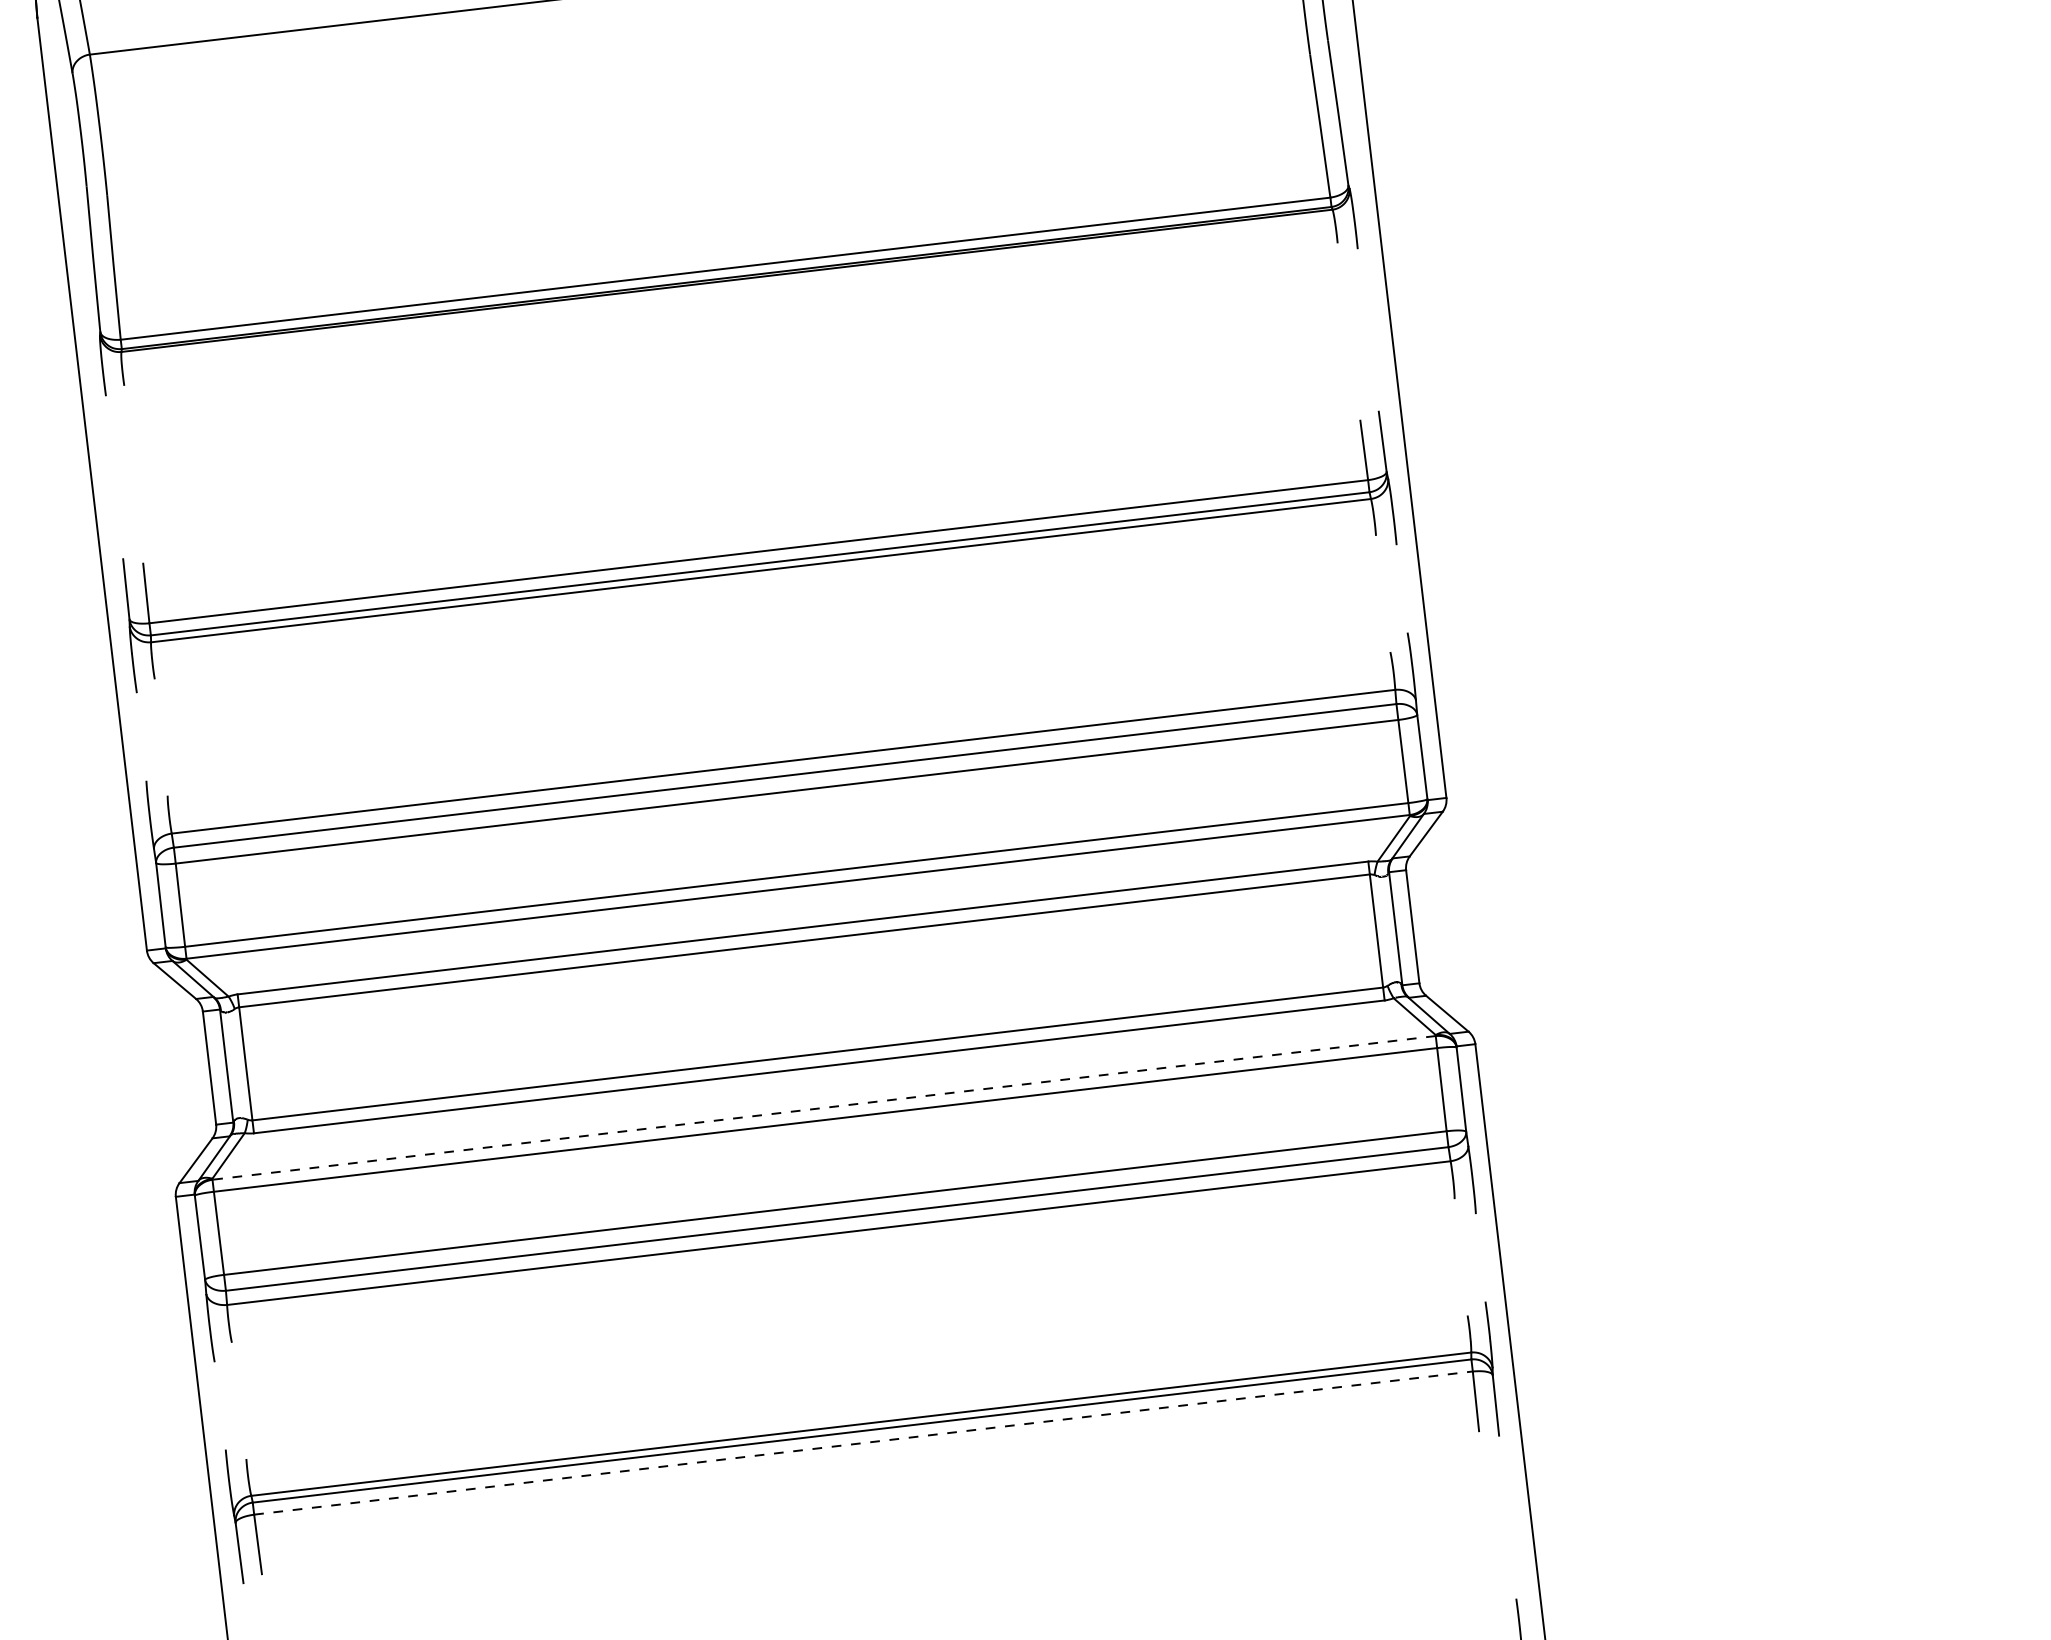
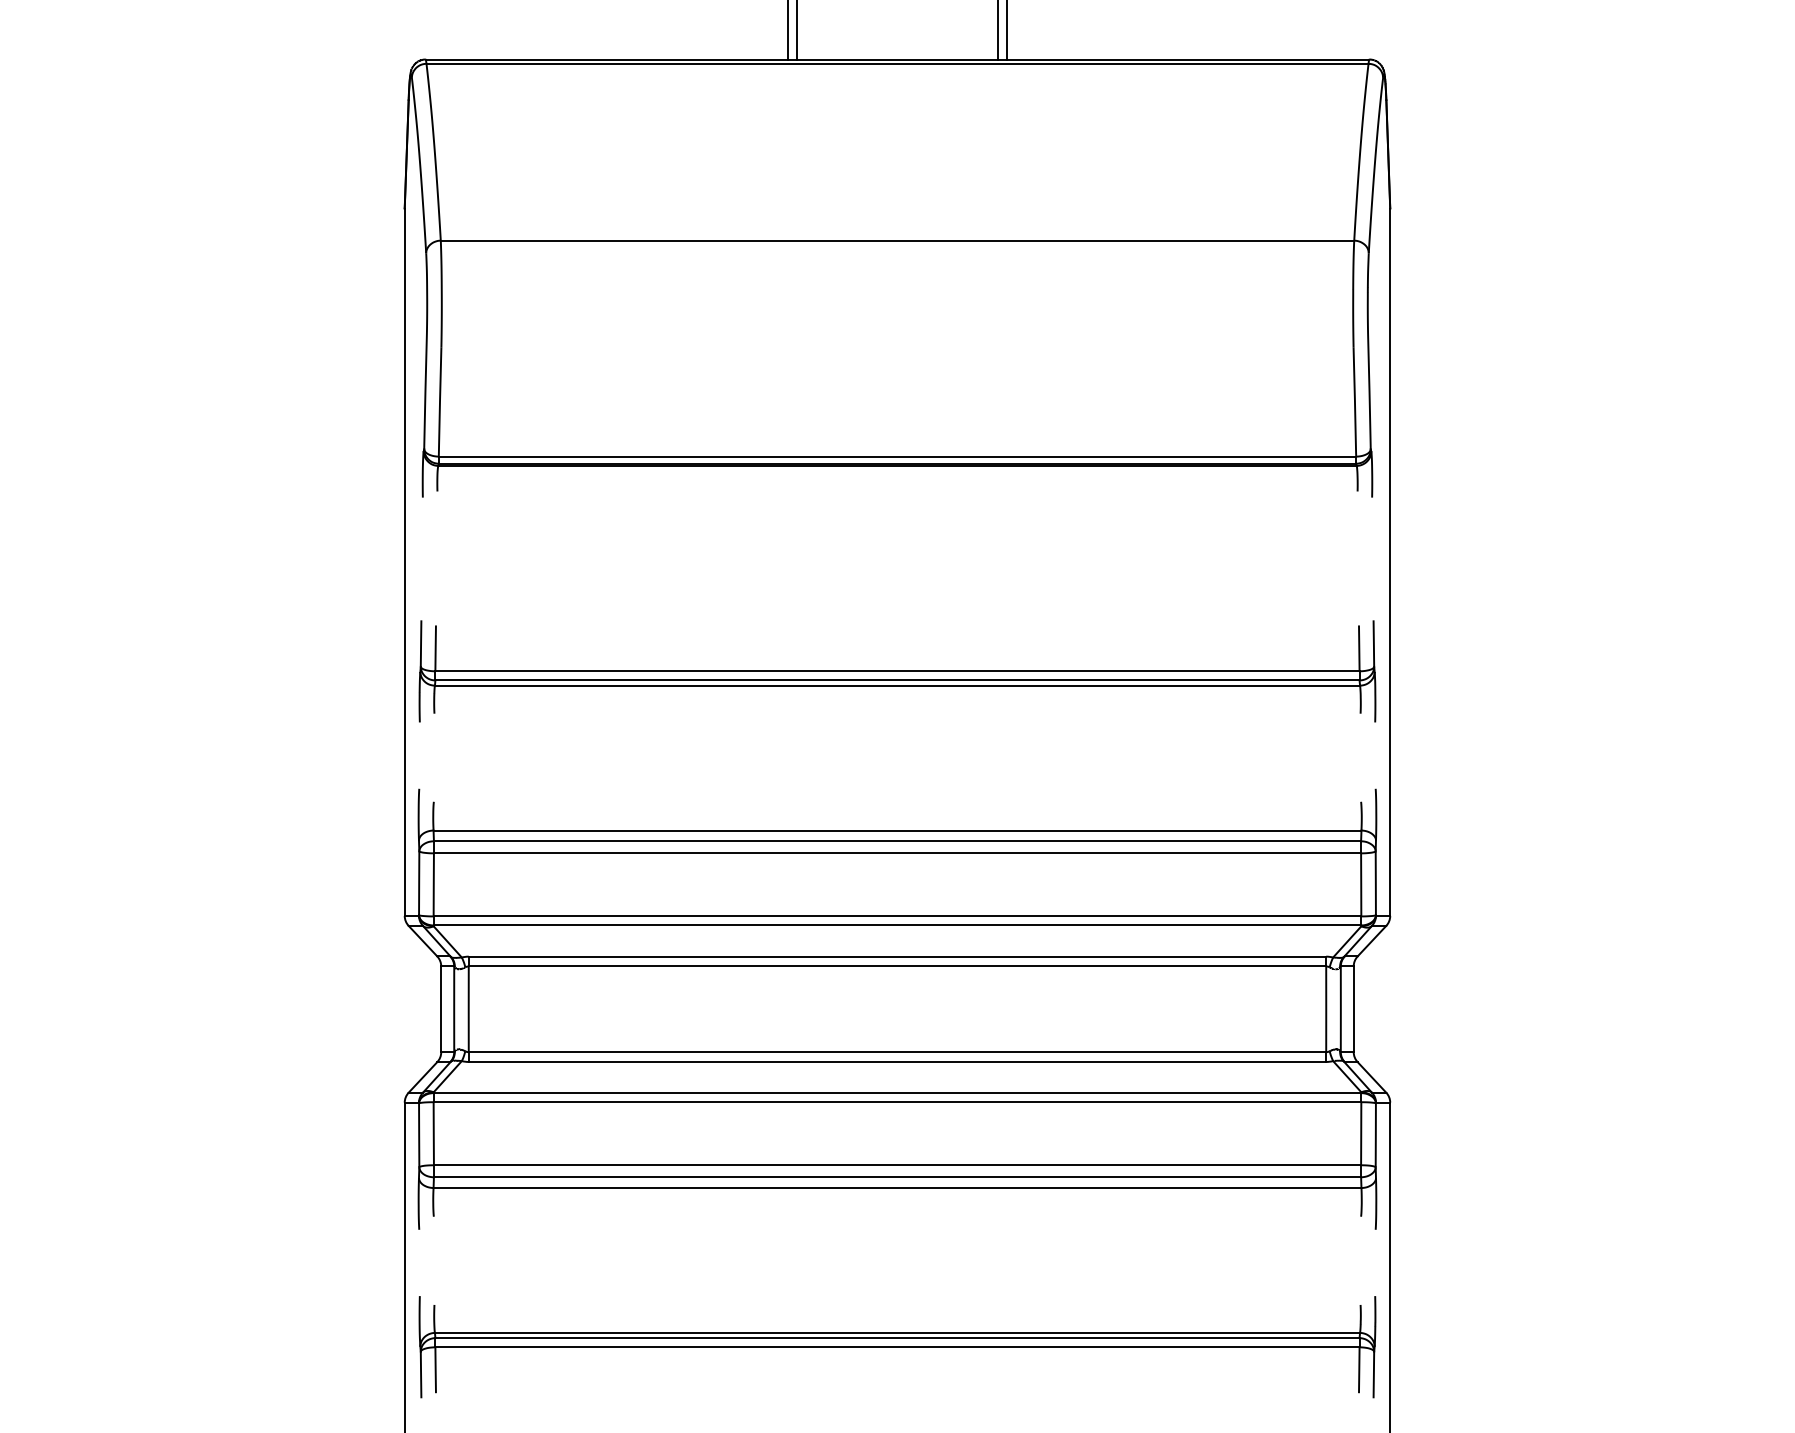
line: (824, 1108) -> (897, 1093), dashed -> solid
line: (863, 1443) -> (897, 1347), dashed -> solid

